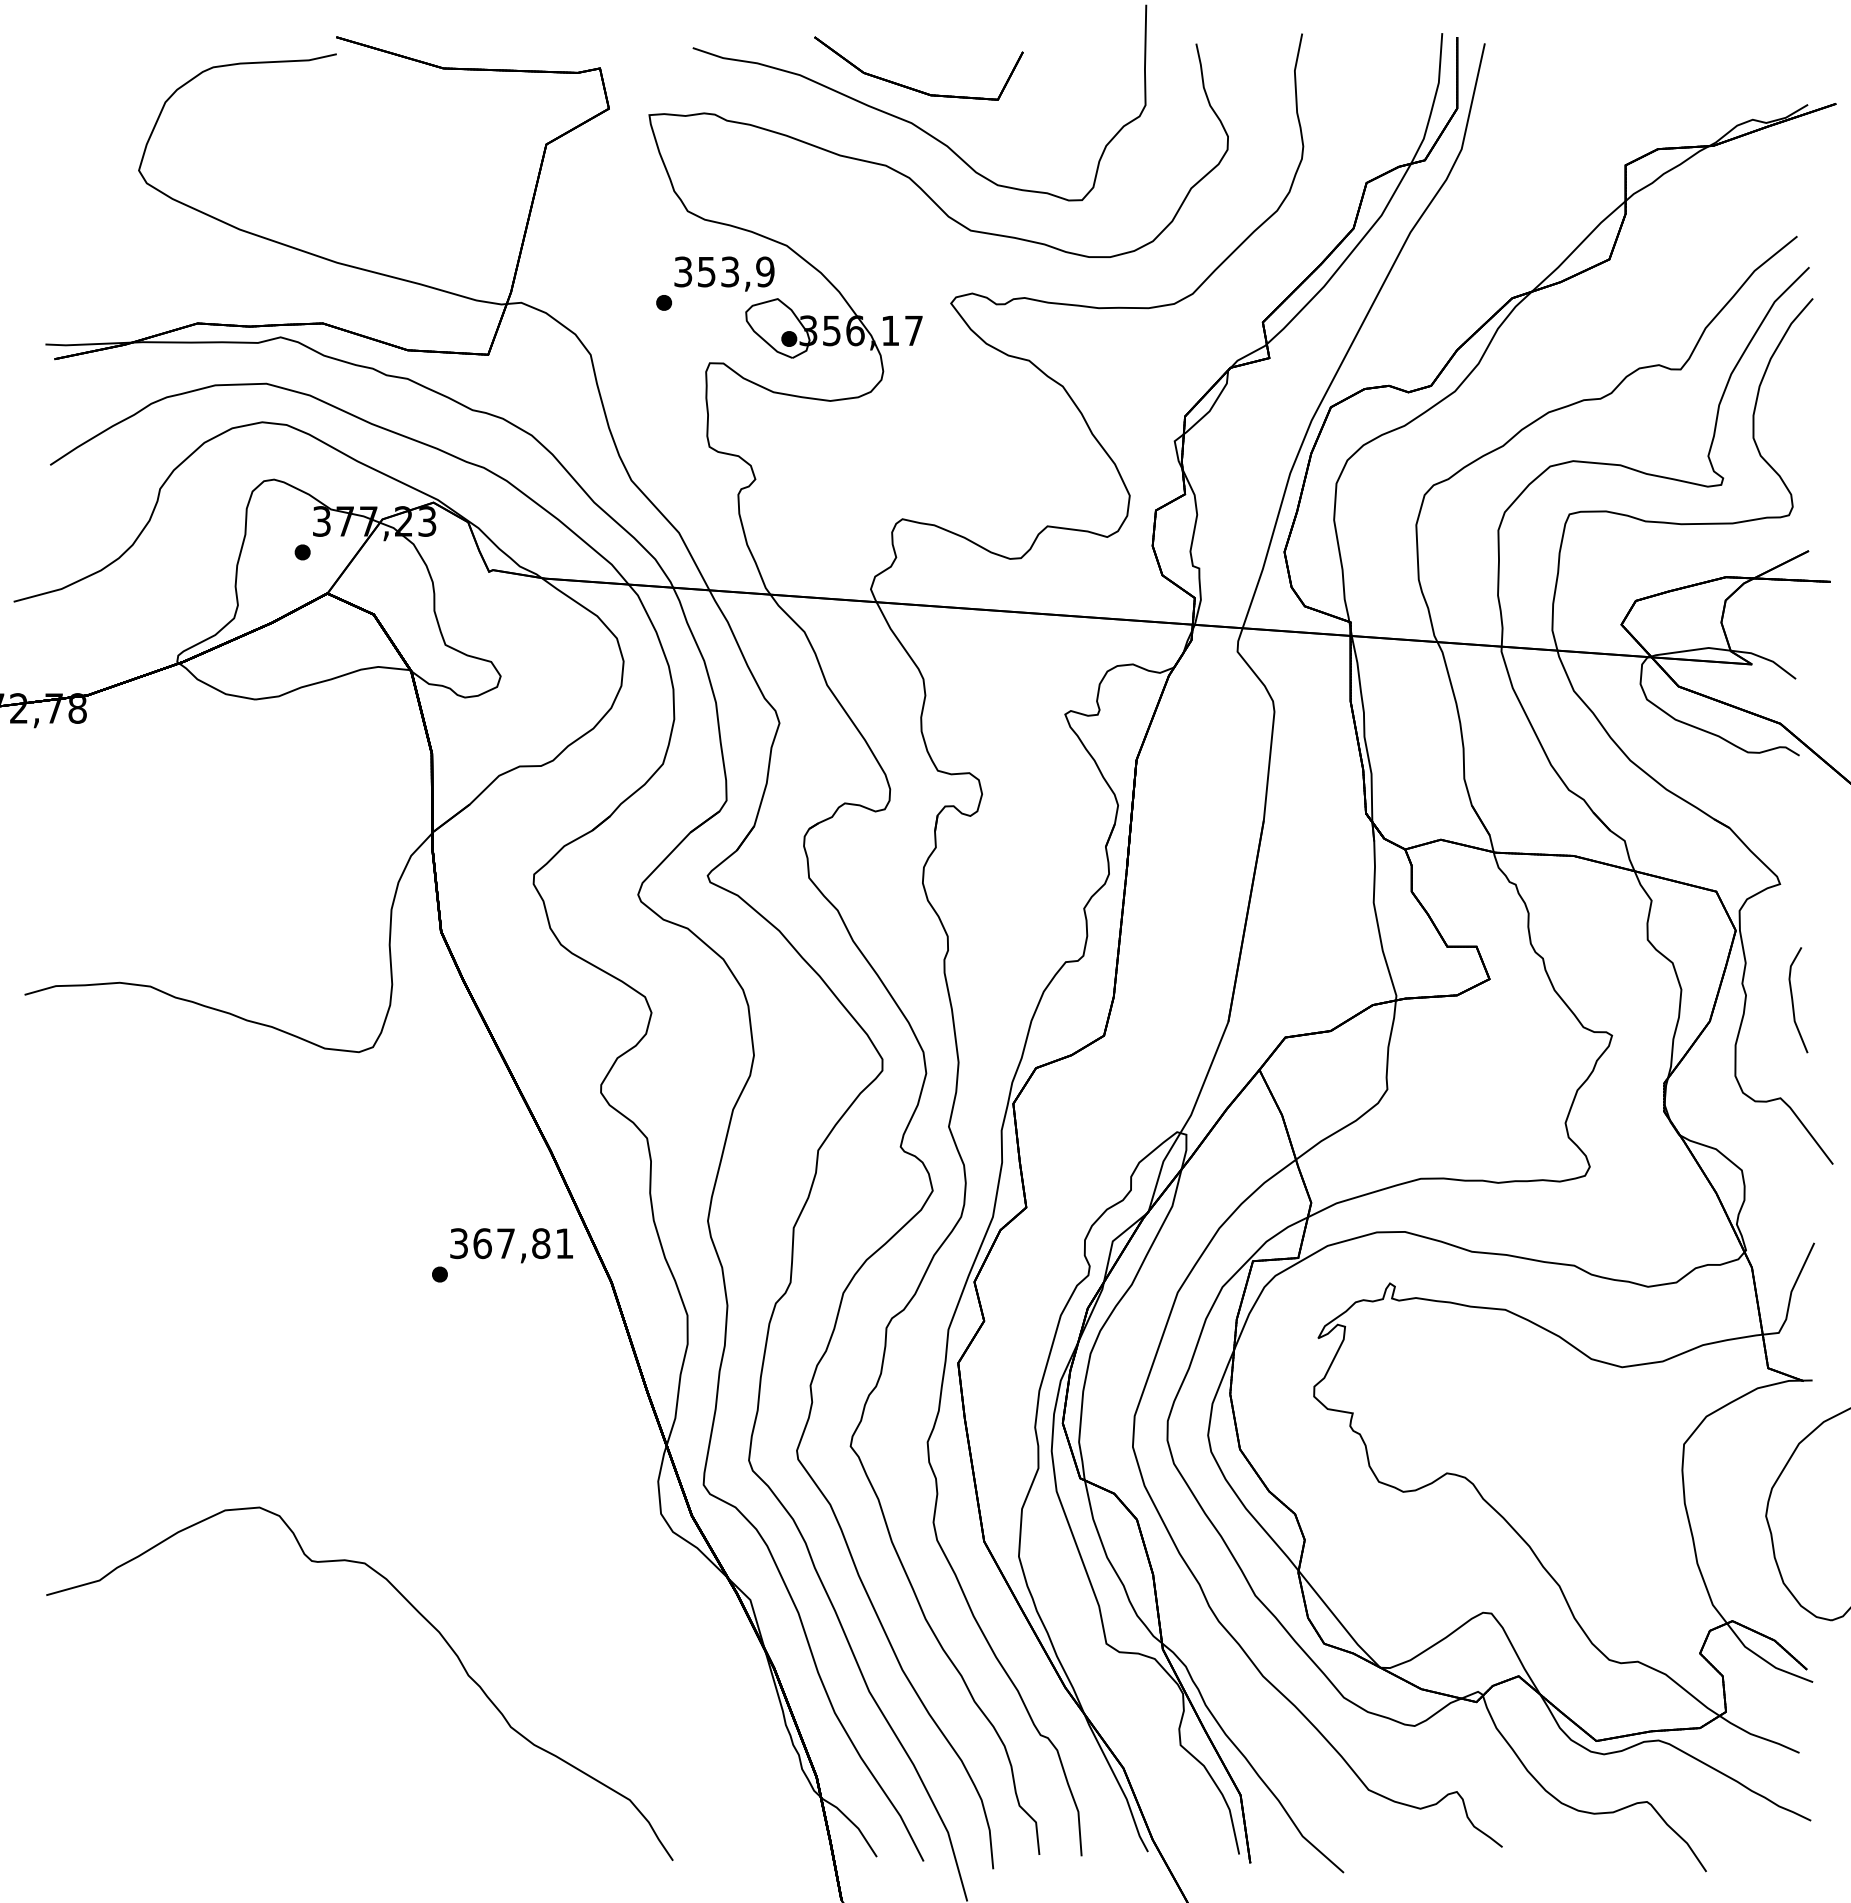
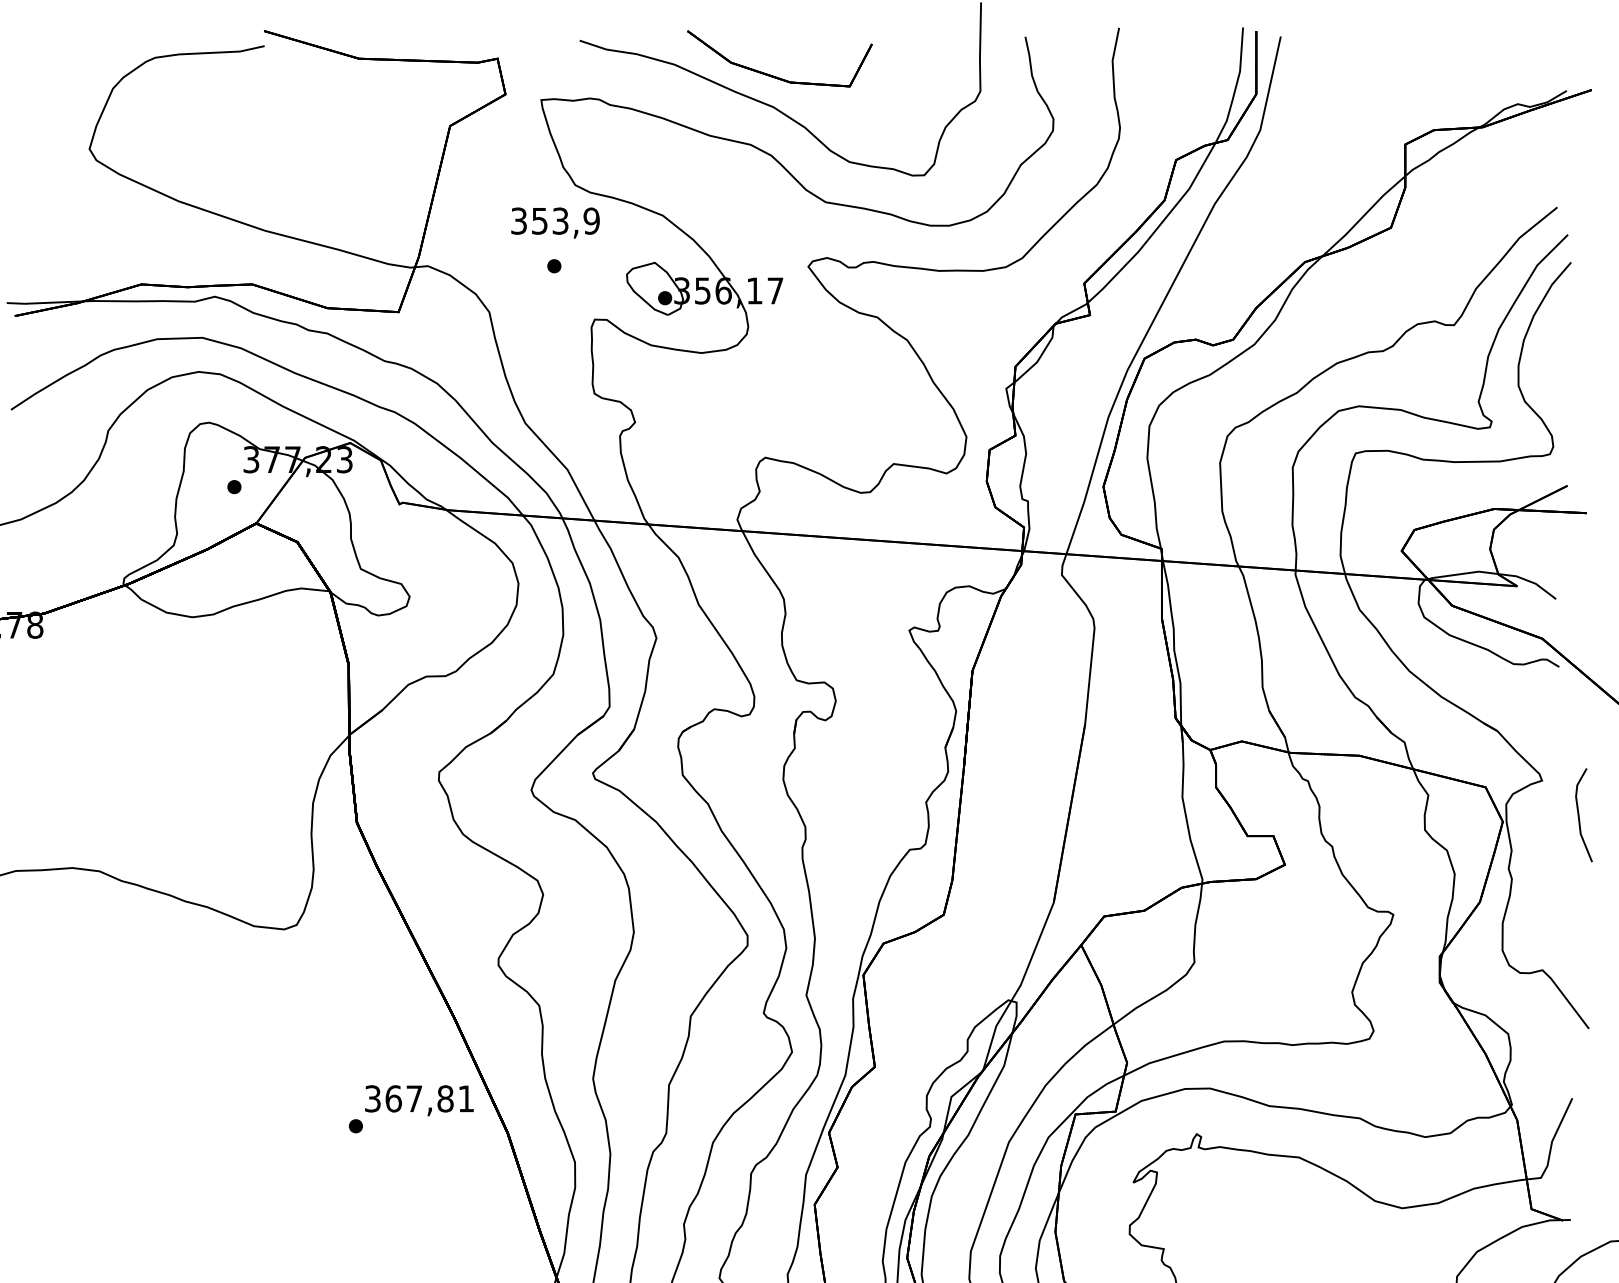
text: (724, 273) -> (555, 222), moved
curve: (1793, 1000) -> (1579, 815), moved

